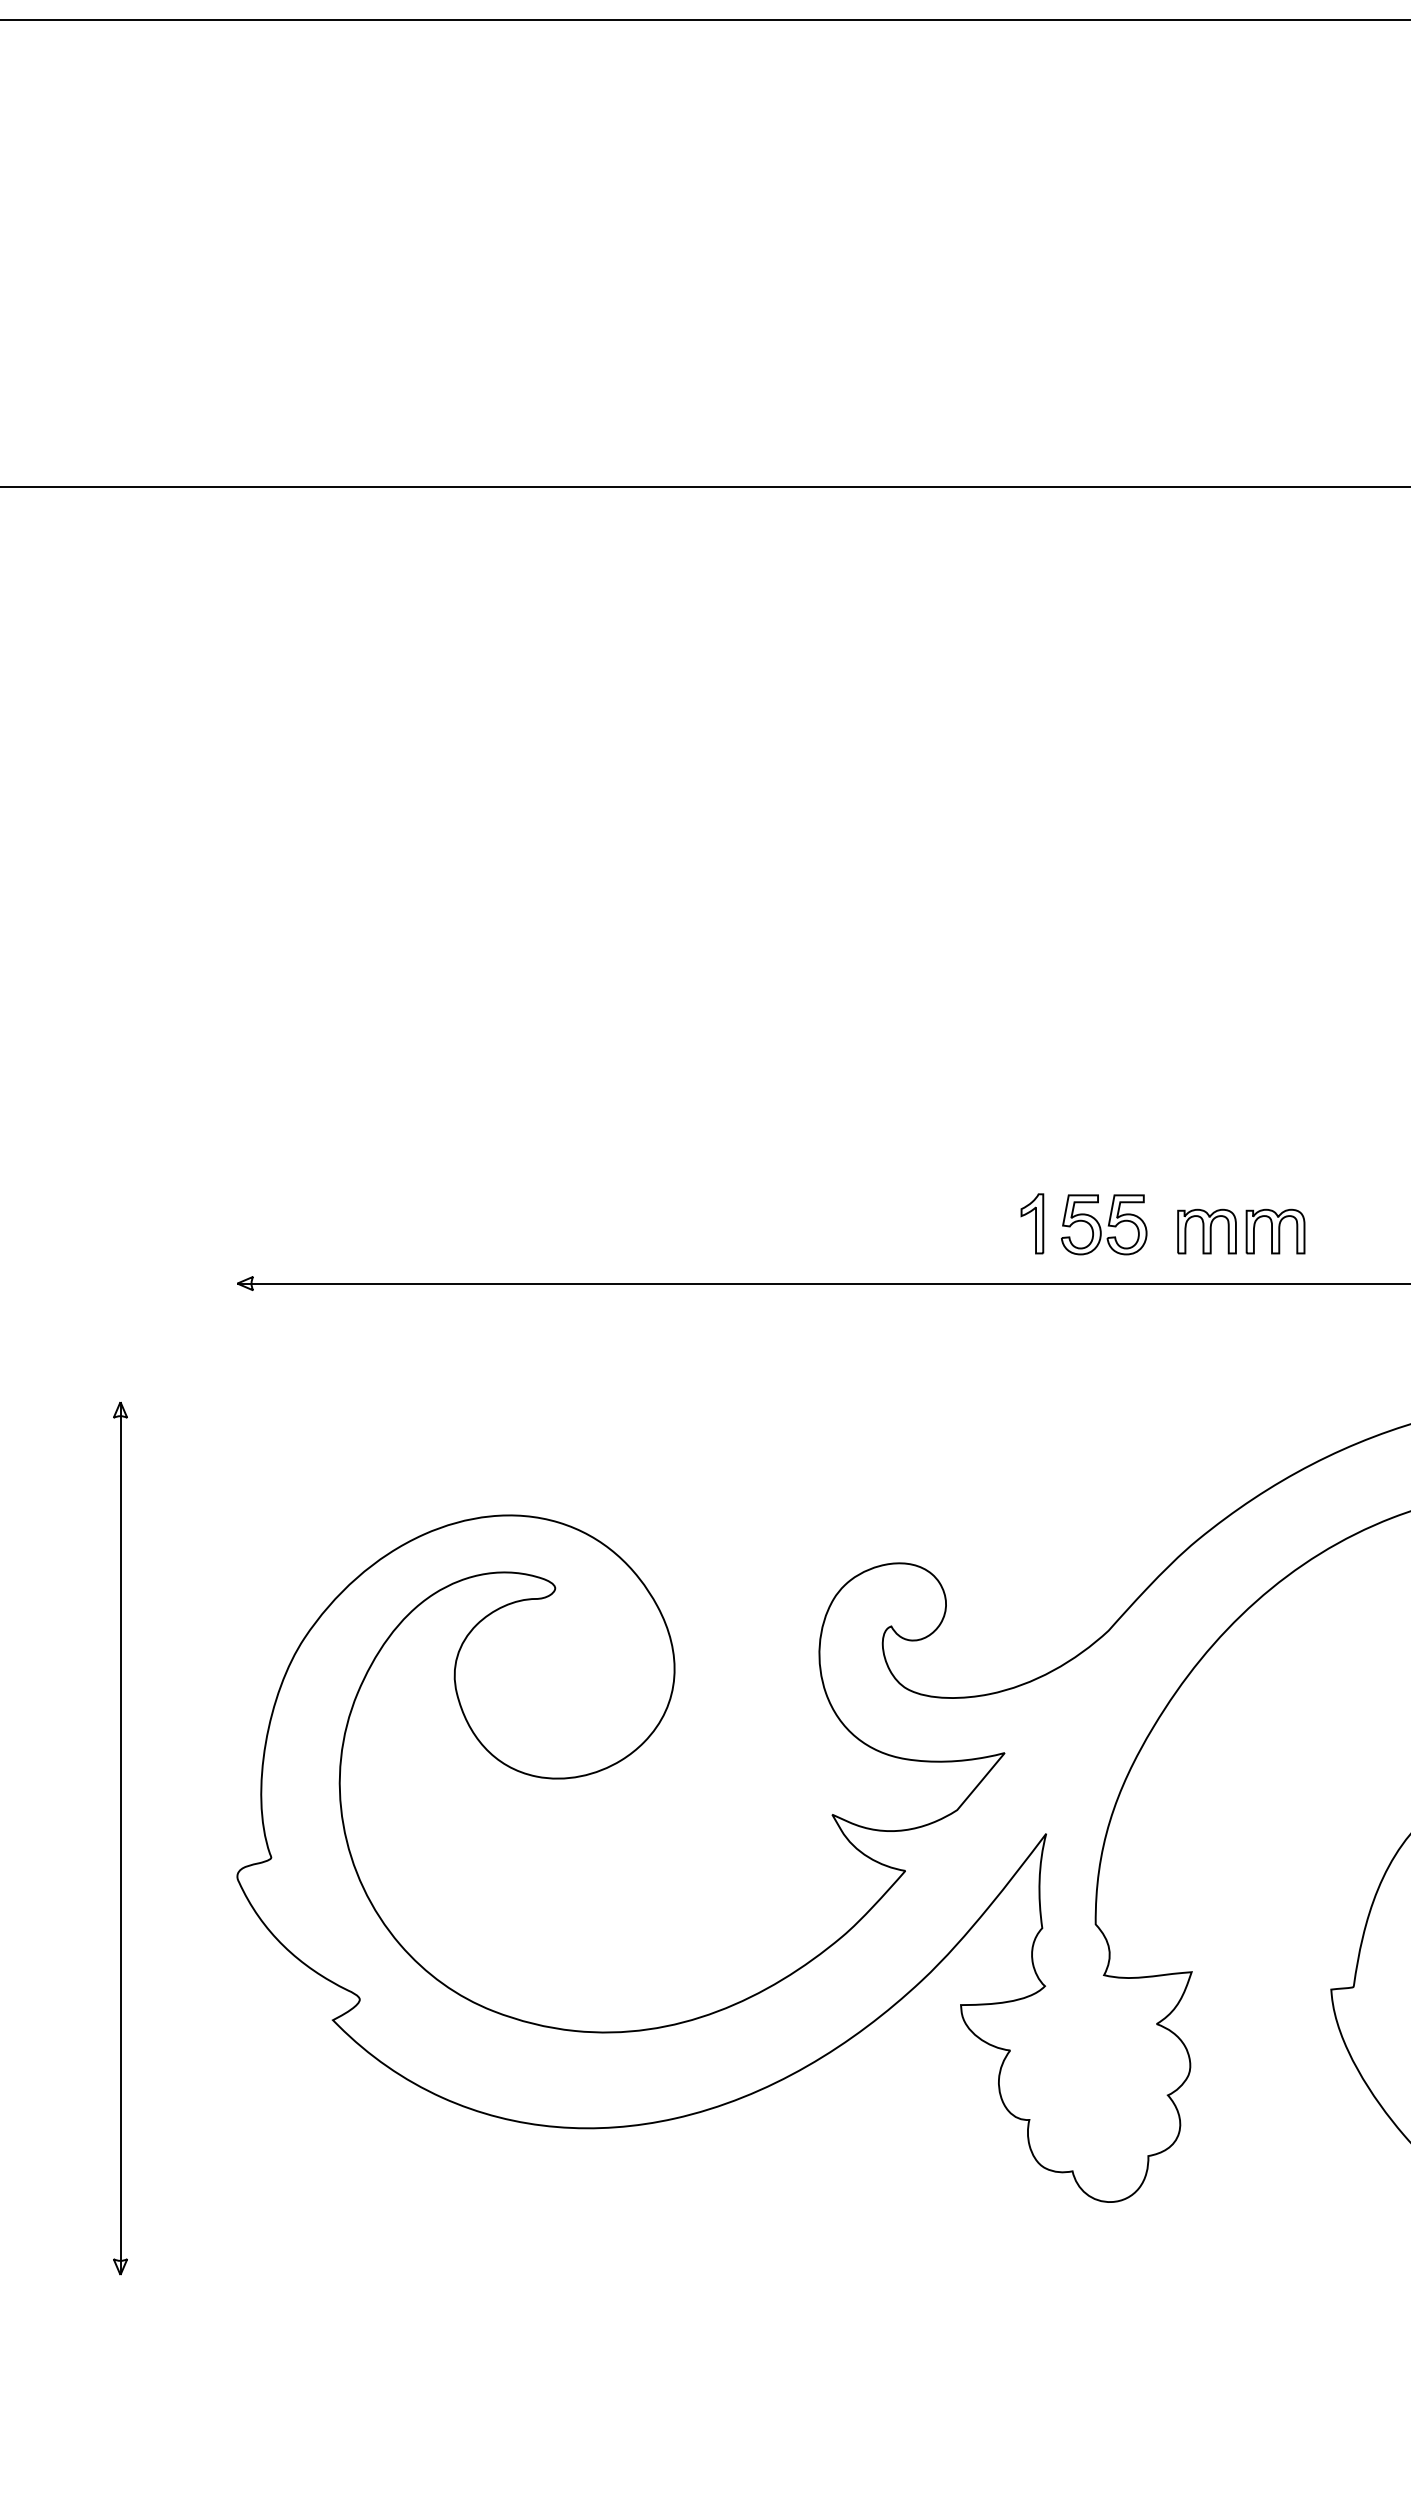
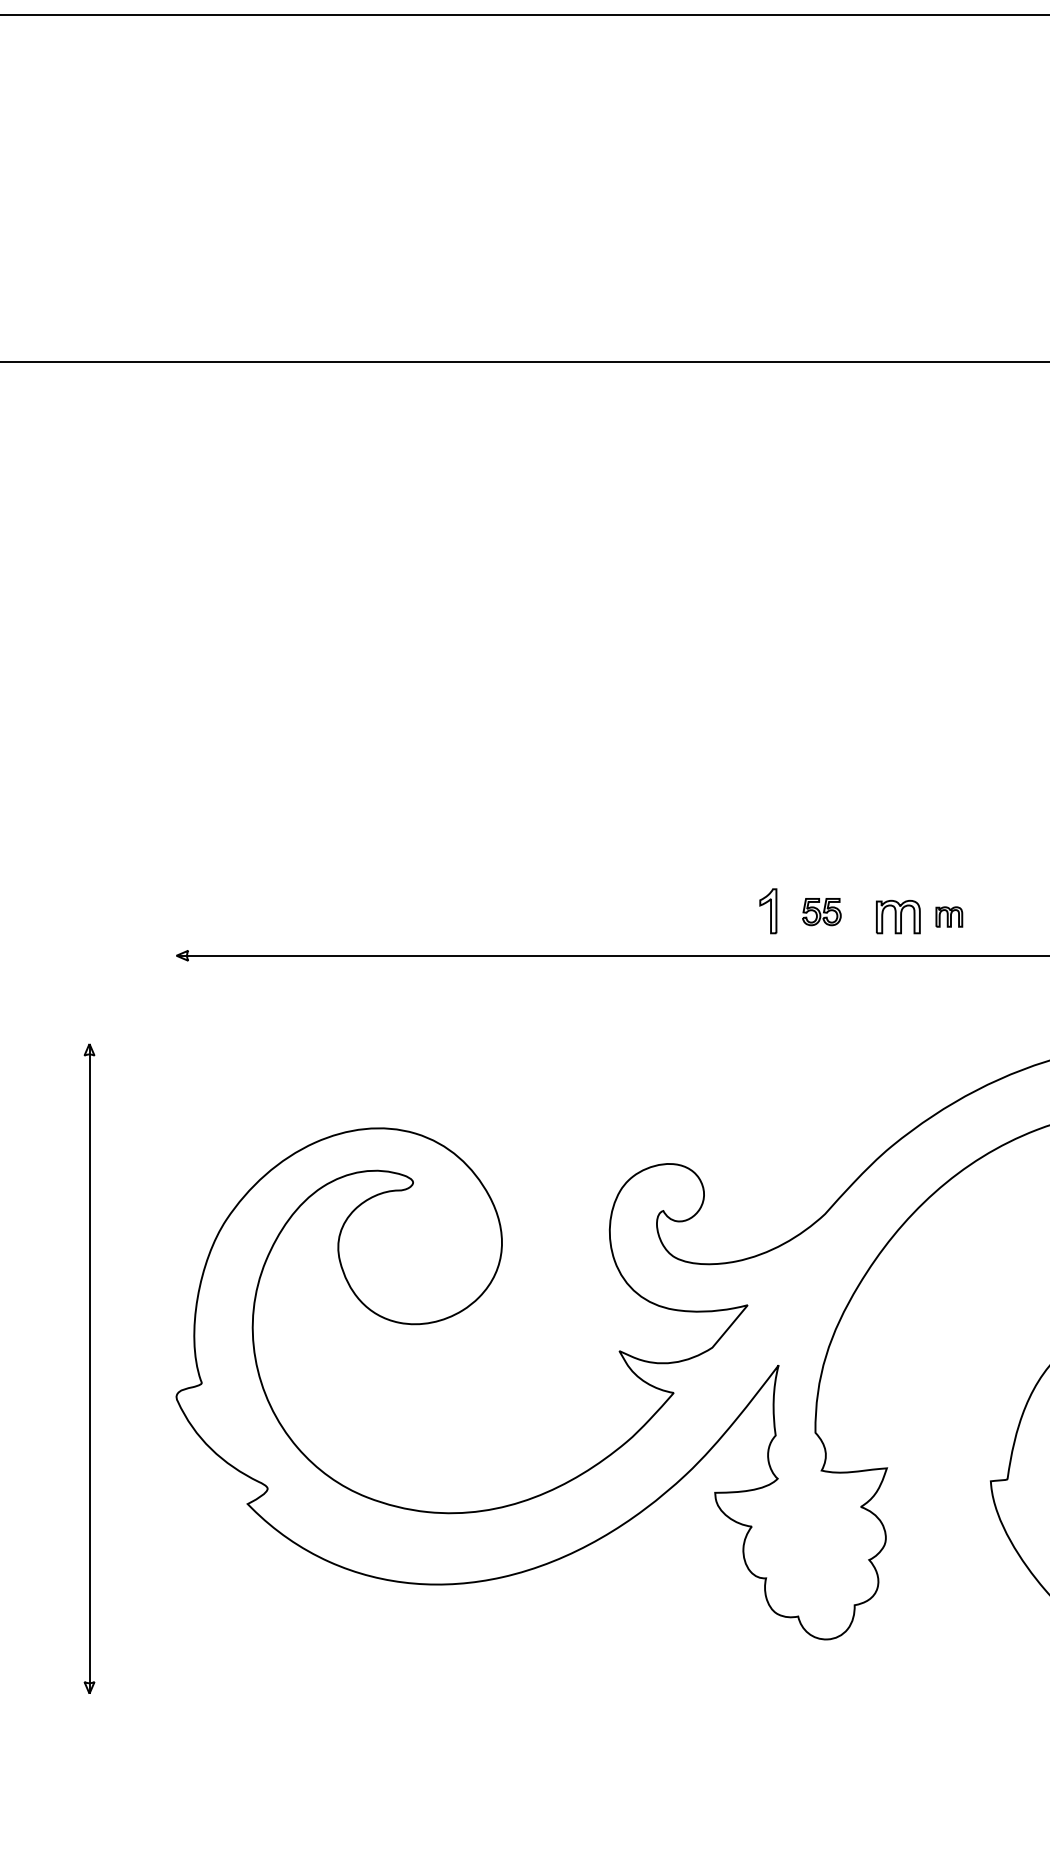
part: (1104, 1224) -> (822, 911), size x0.6
part: (1275, 1231) -> (949, 916), size x0.6

